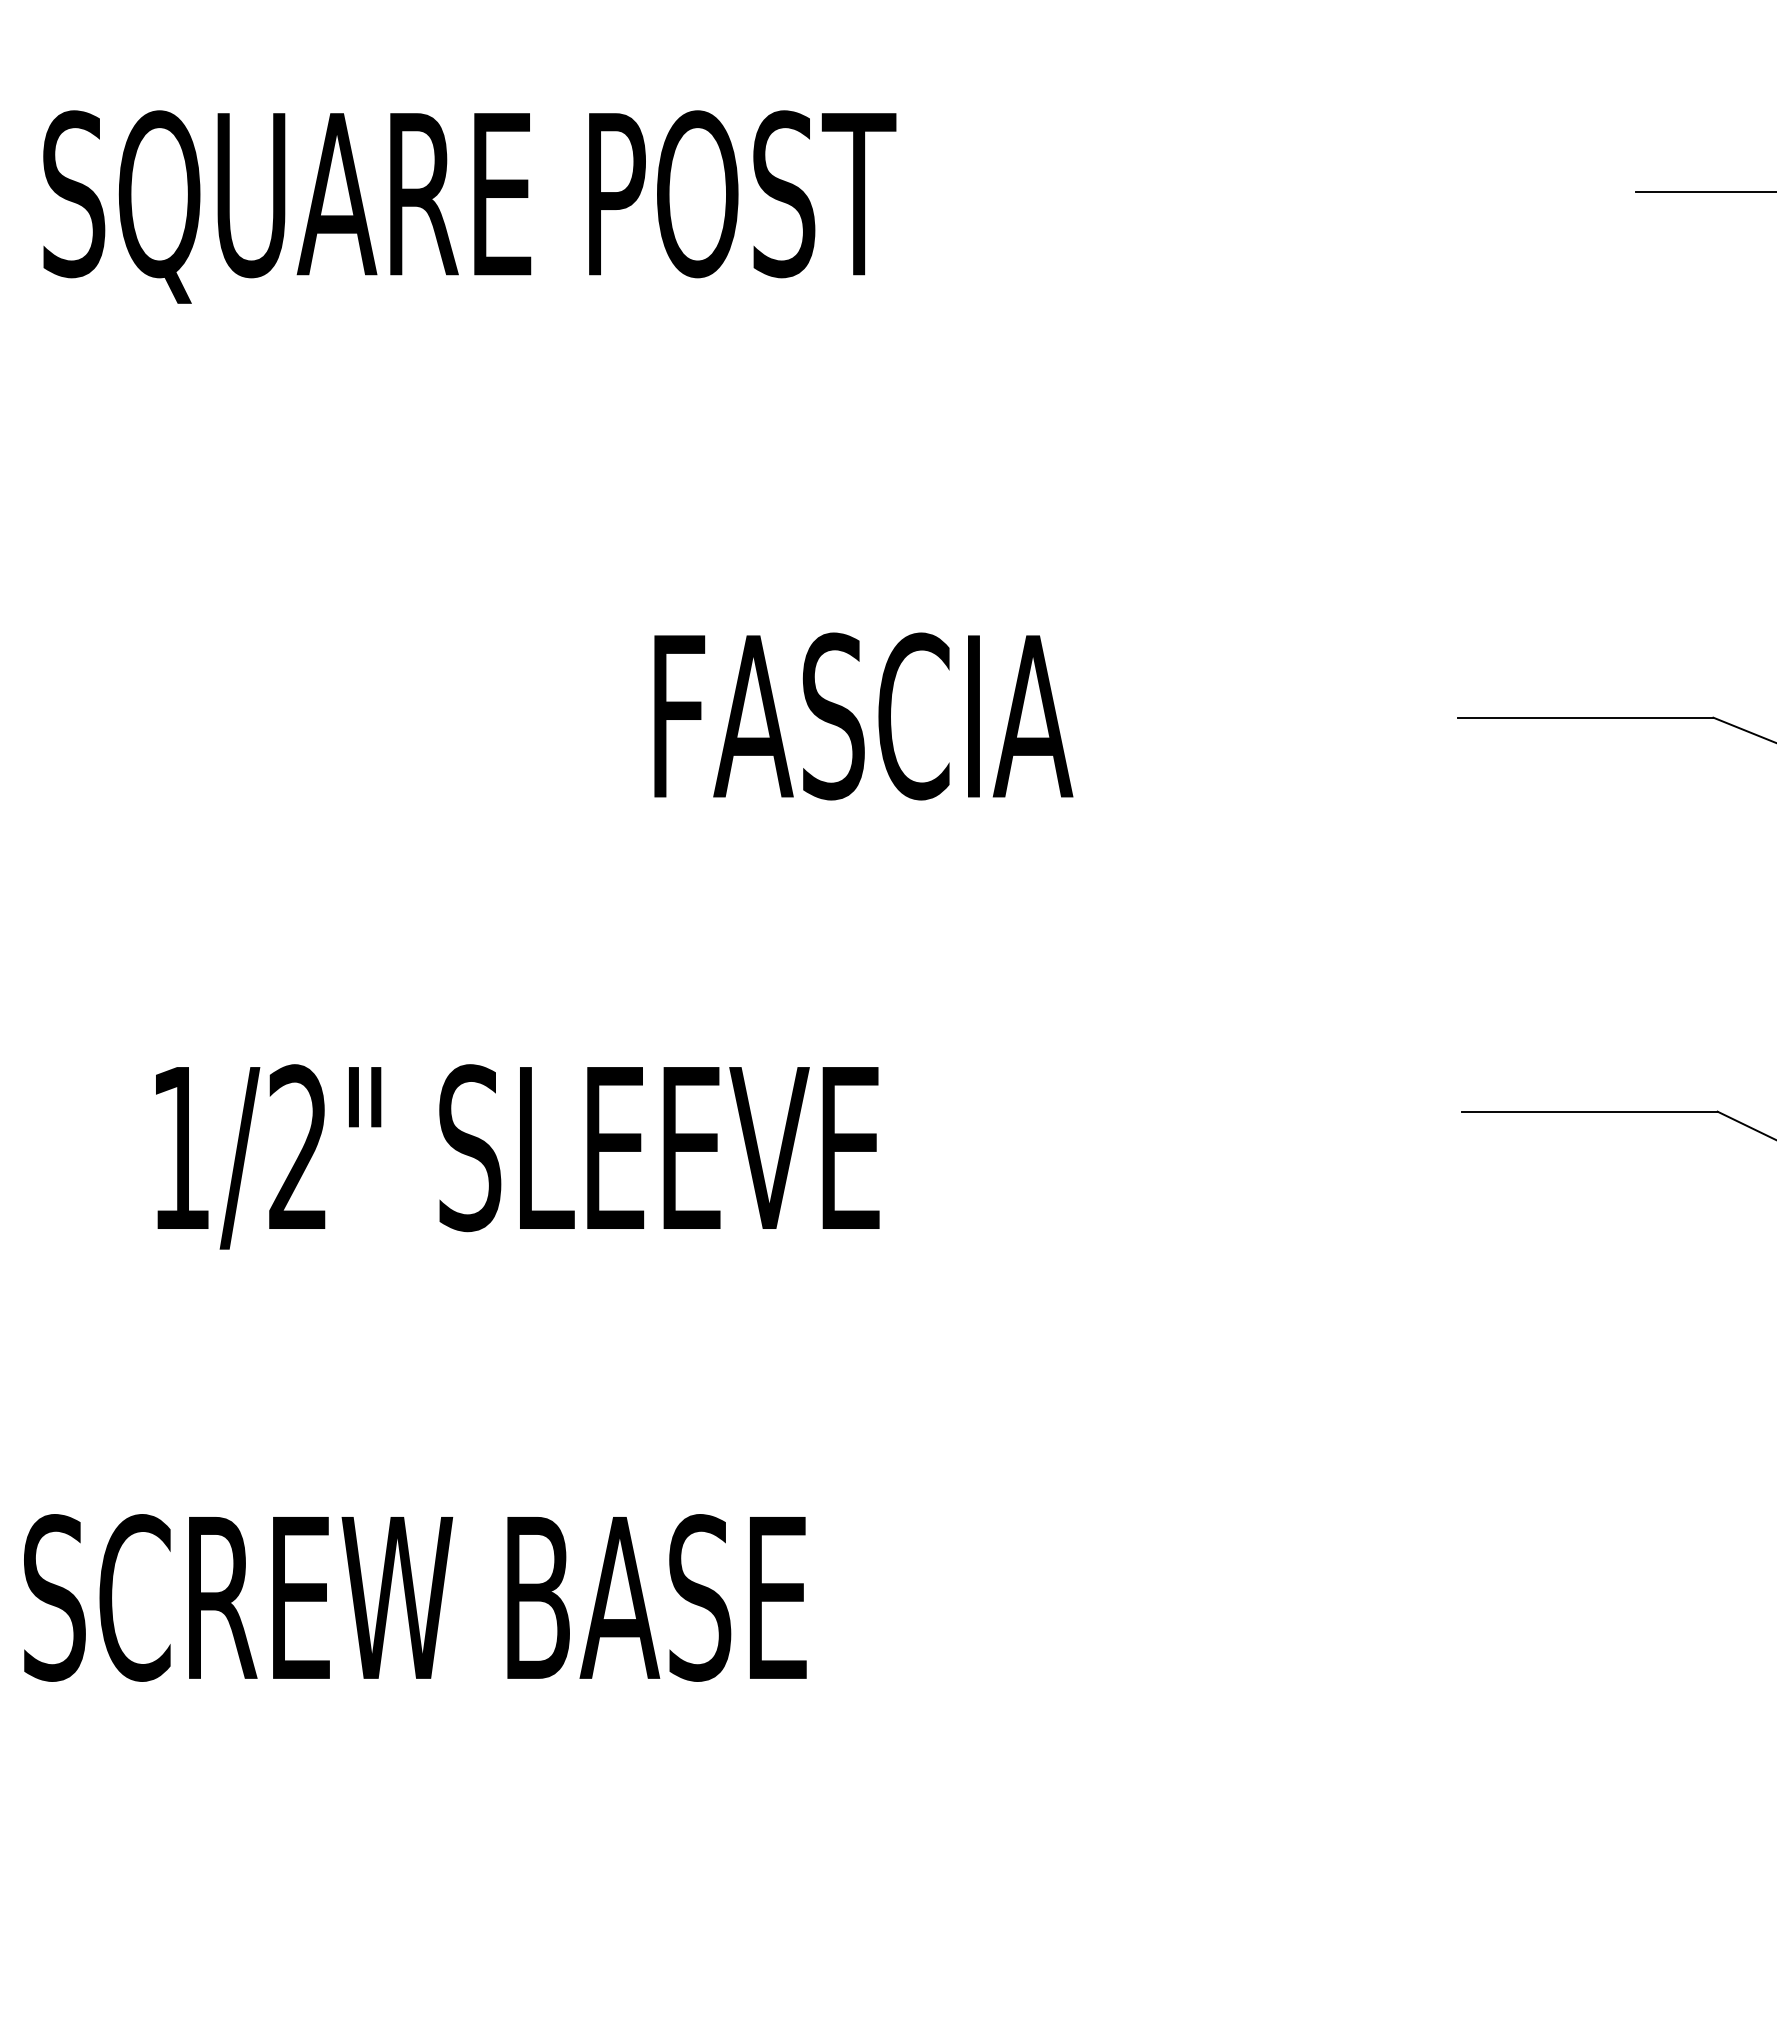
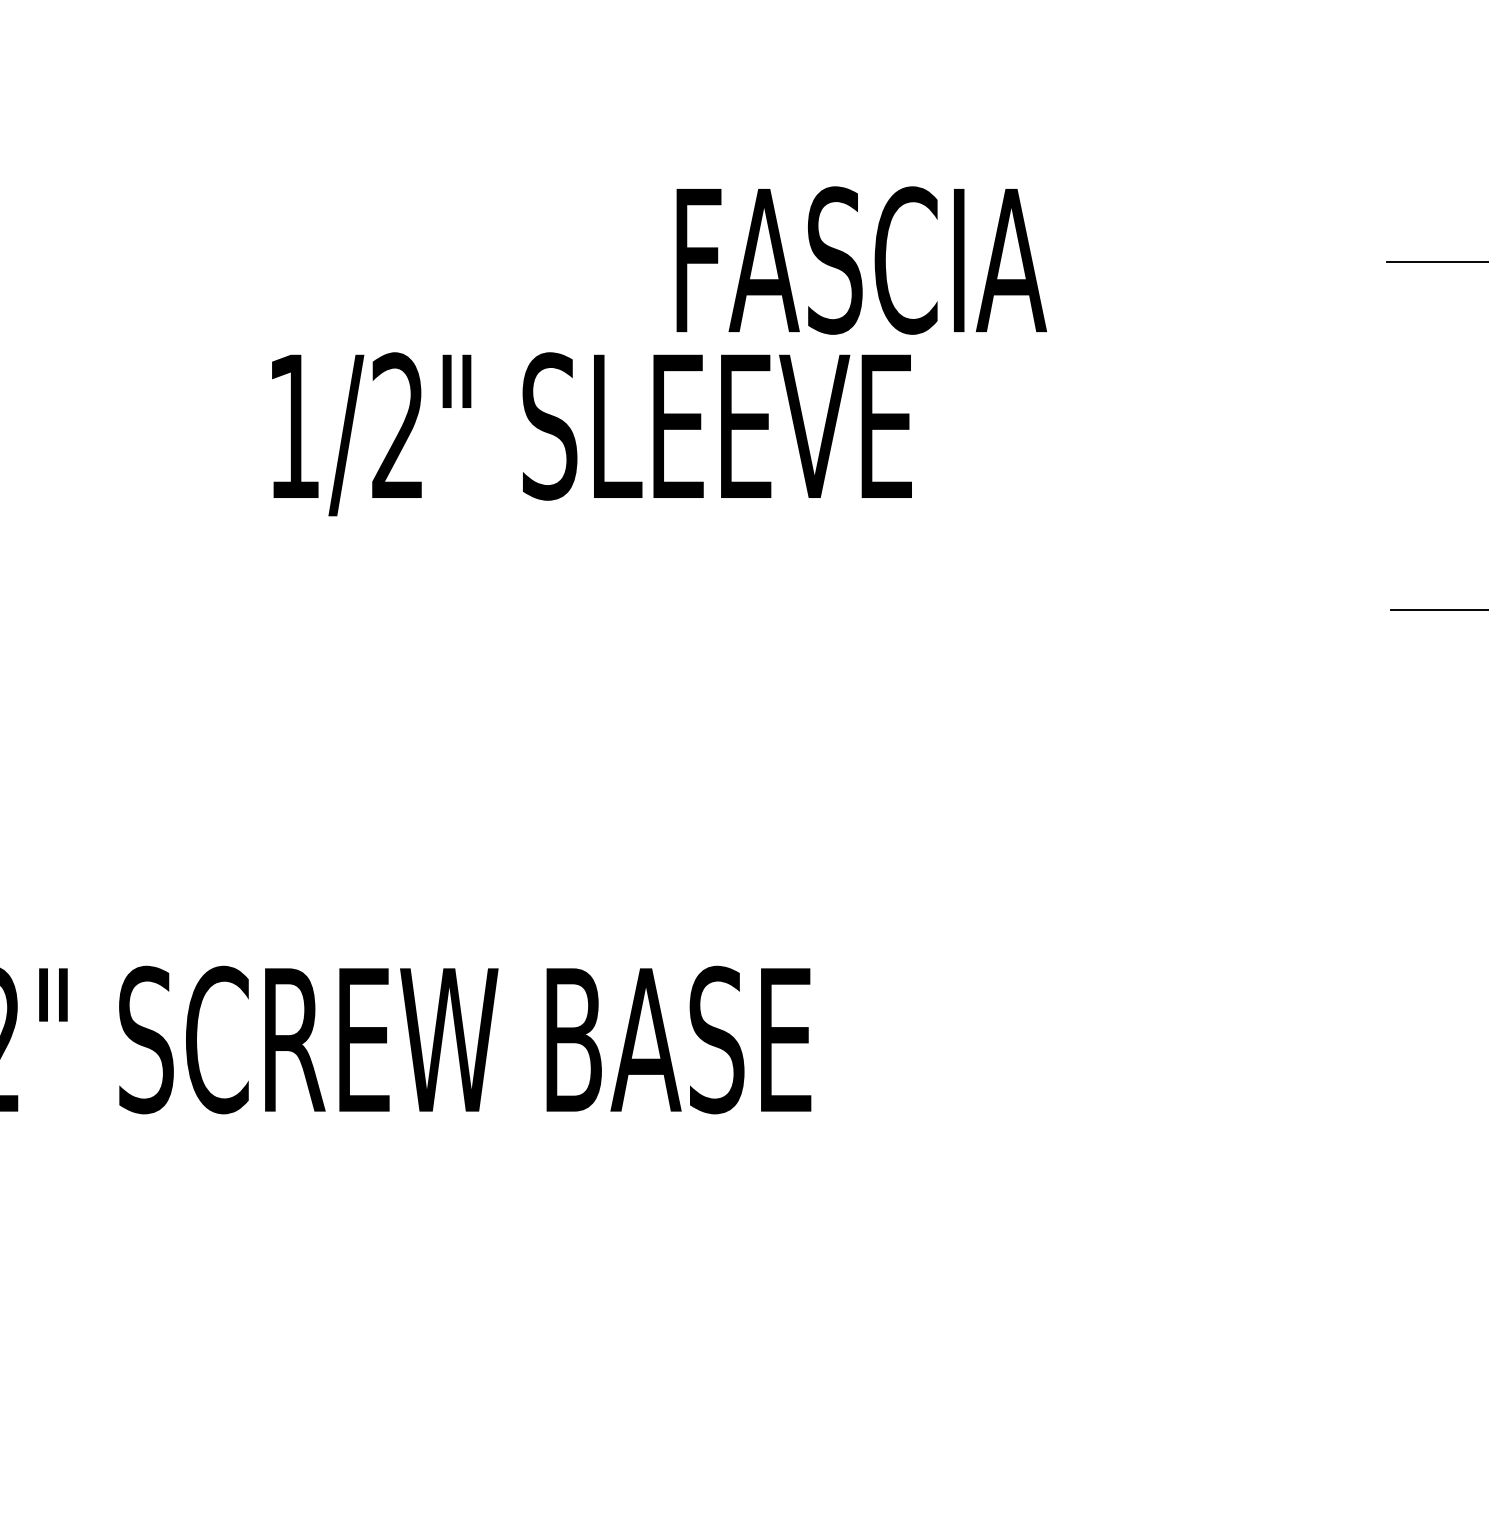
text: (517, 1156) -> (591, 433), moved

